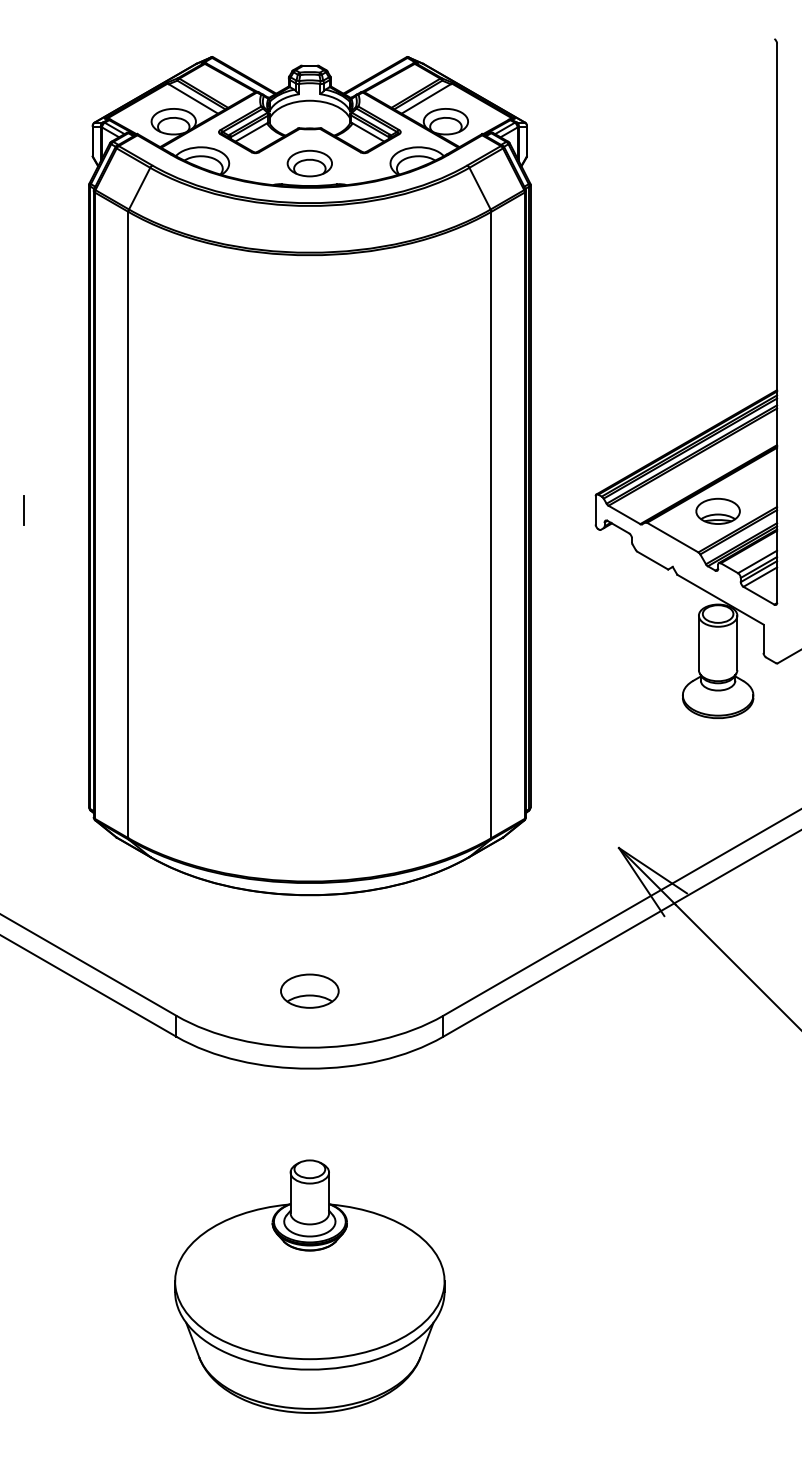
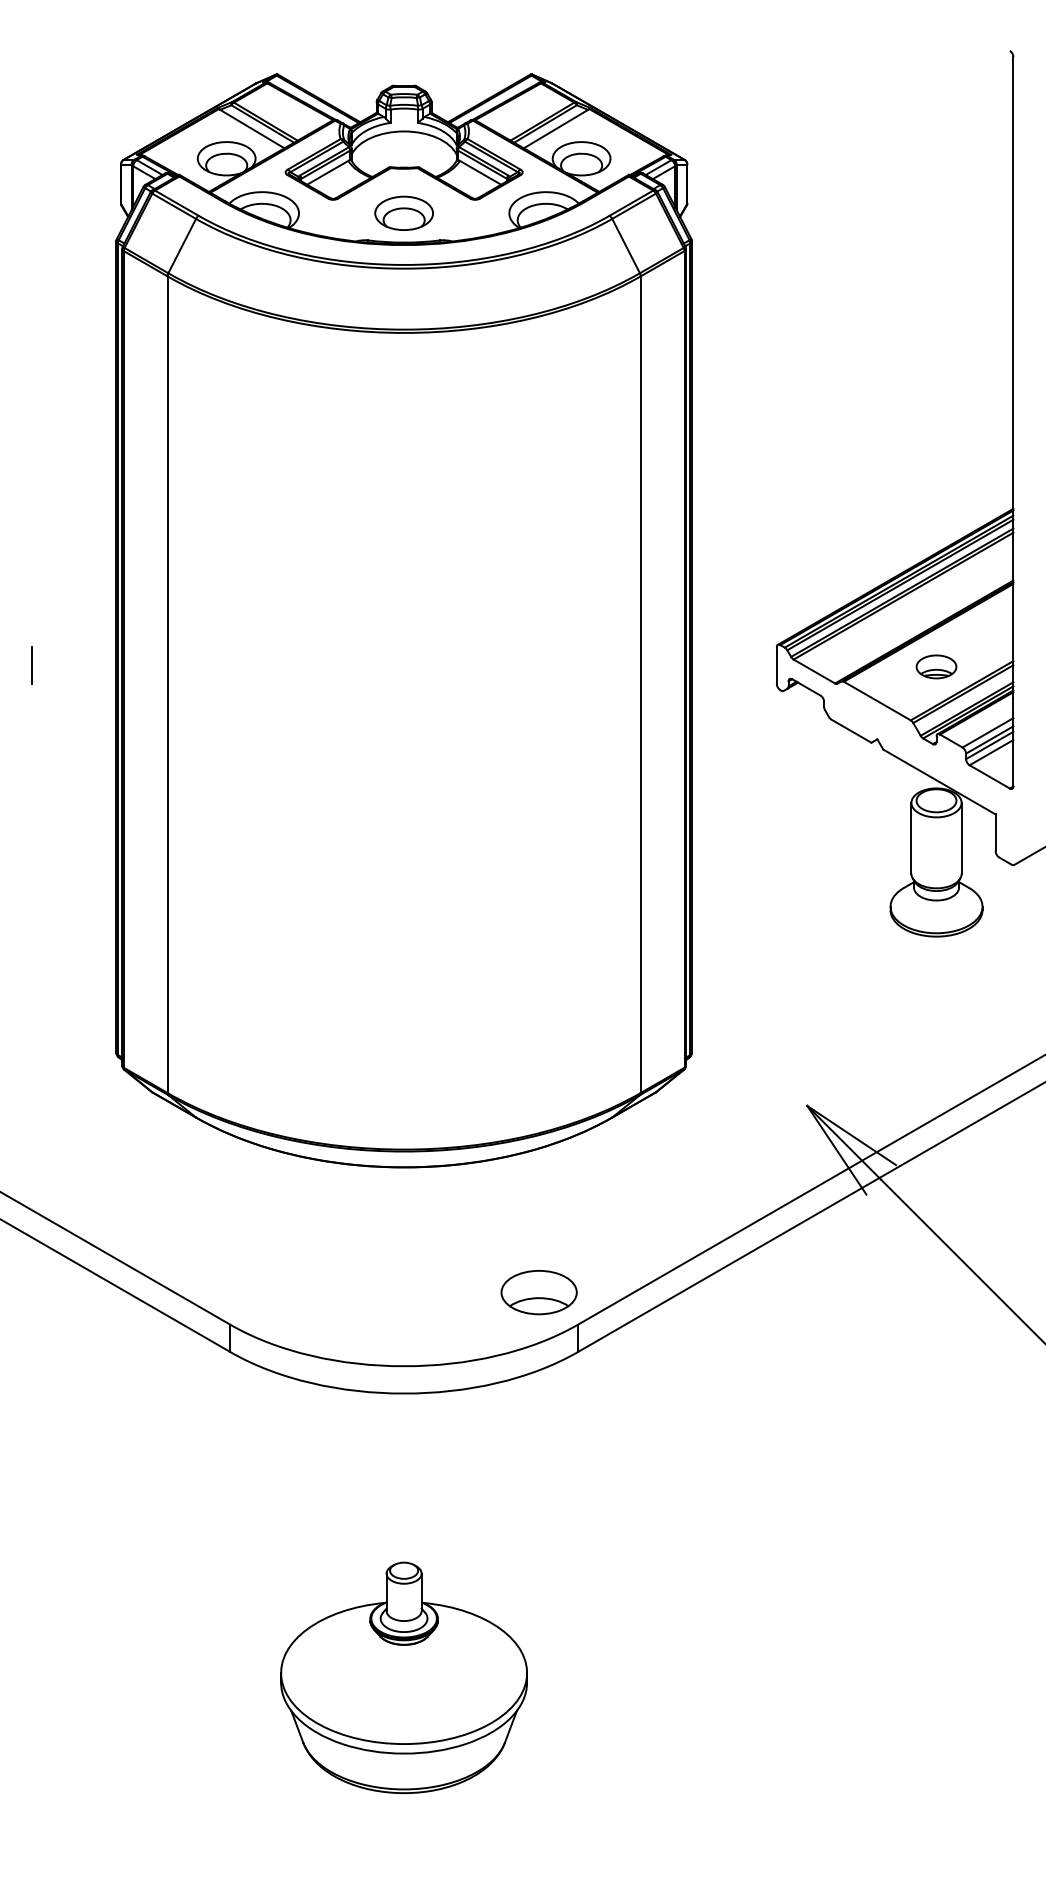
part: (718, 511) -> (936, 666), size x0.7
part: (309, 991) -> (538, 1292), moved
part: (309, 1286) -> (403, 1677), size x0.7

